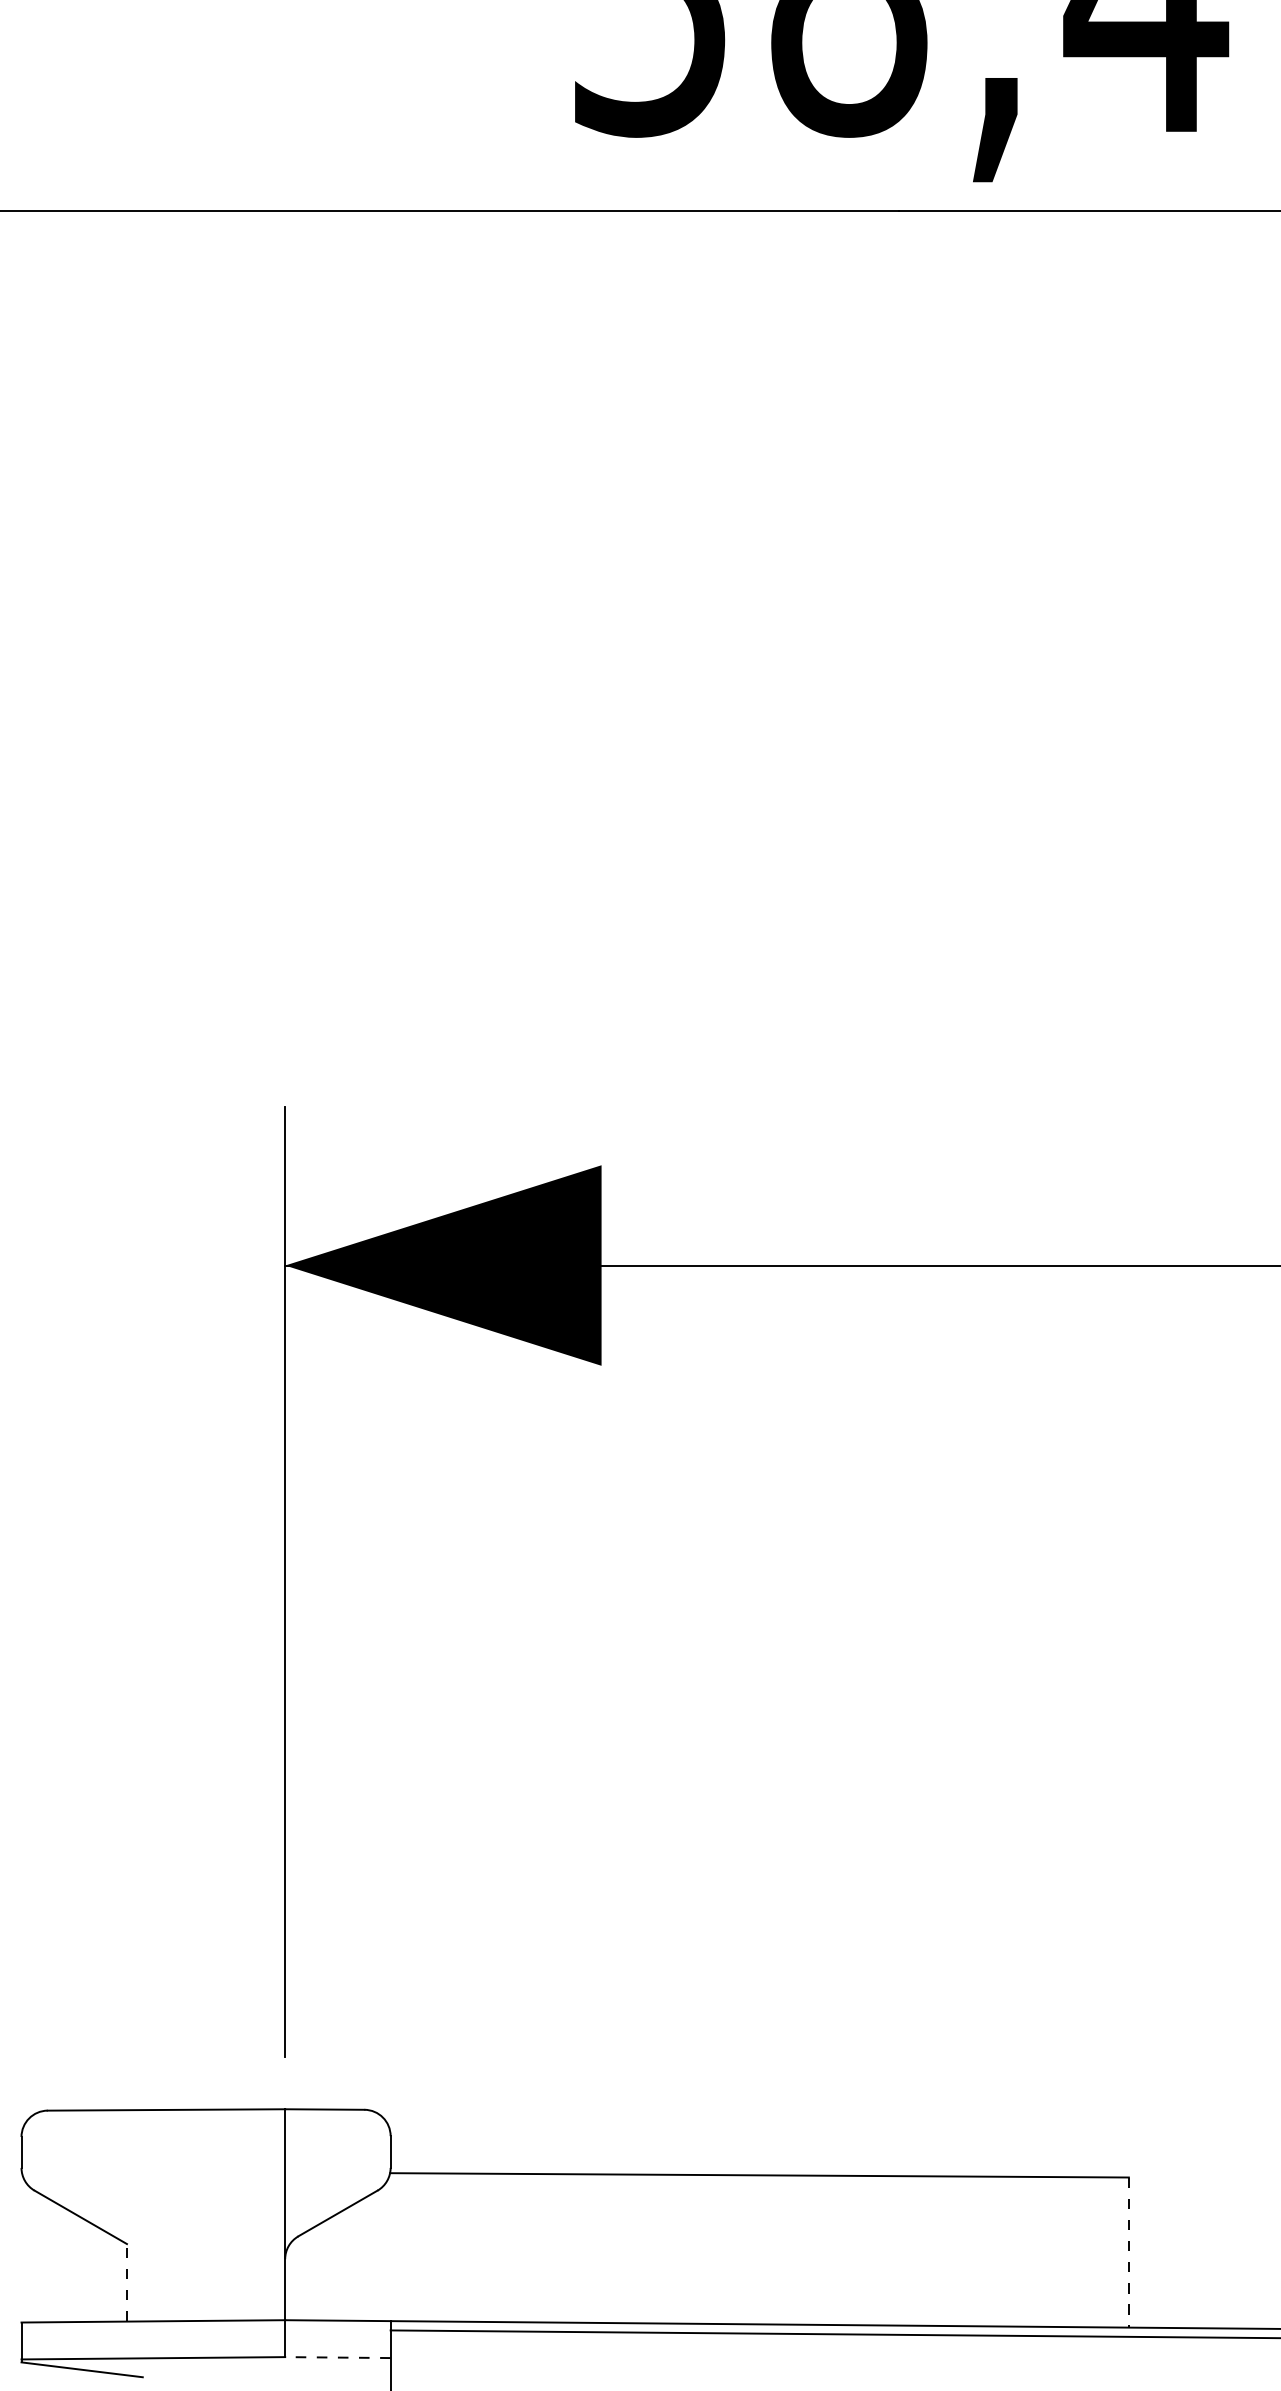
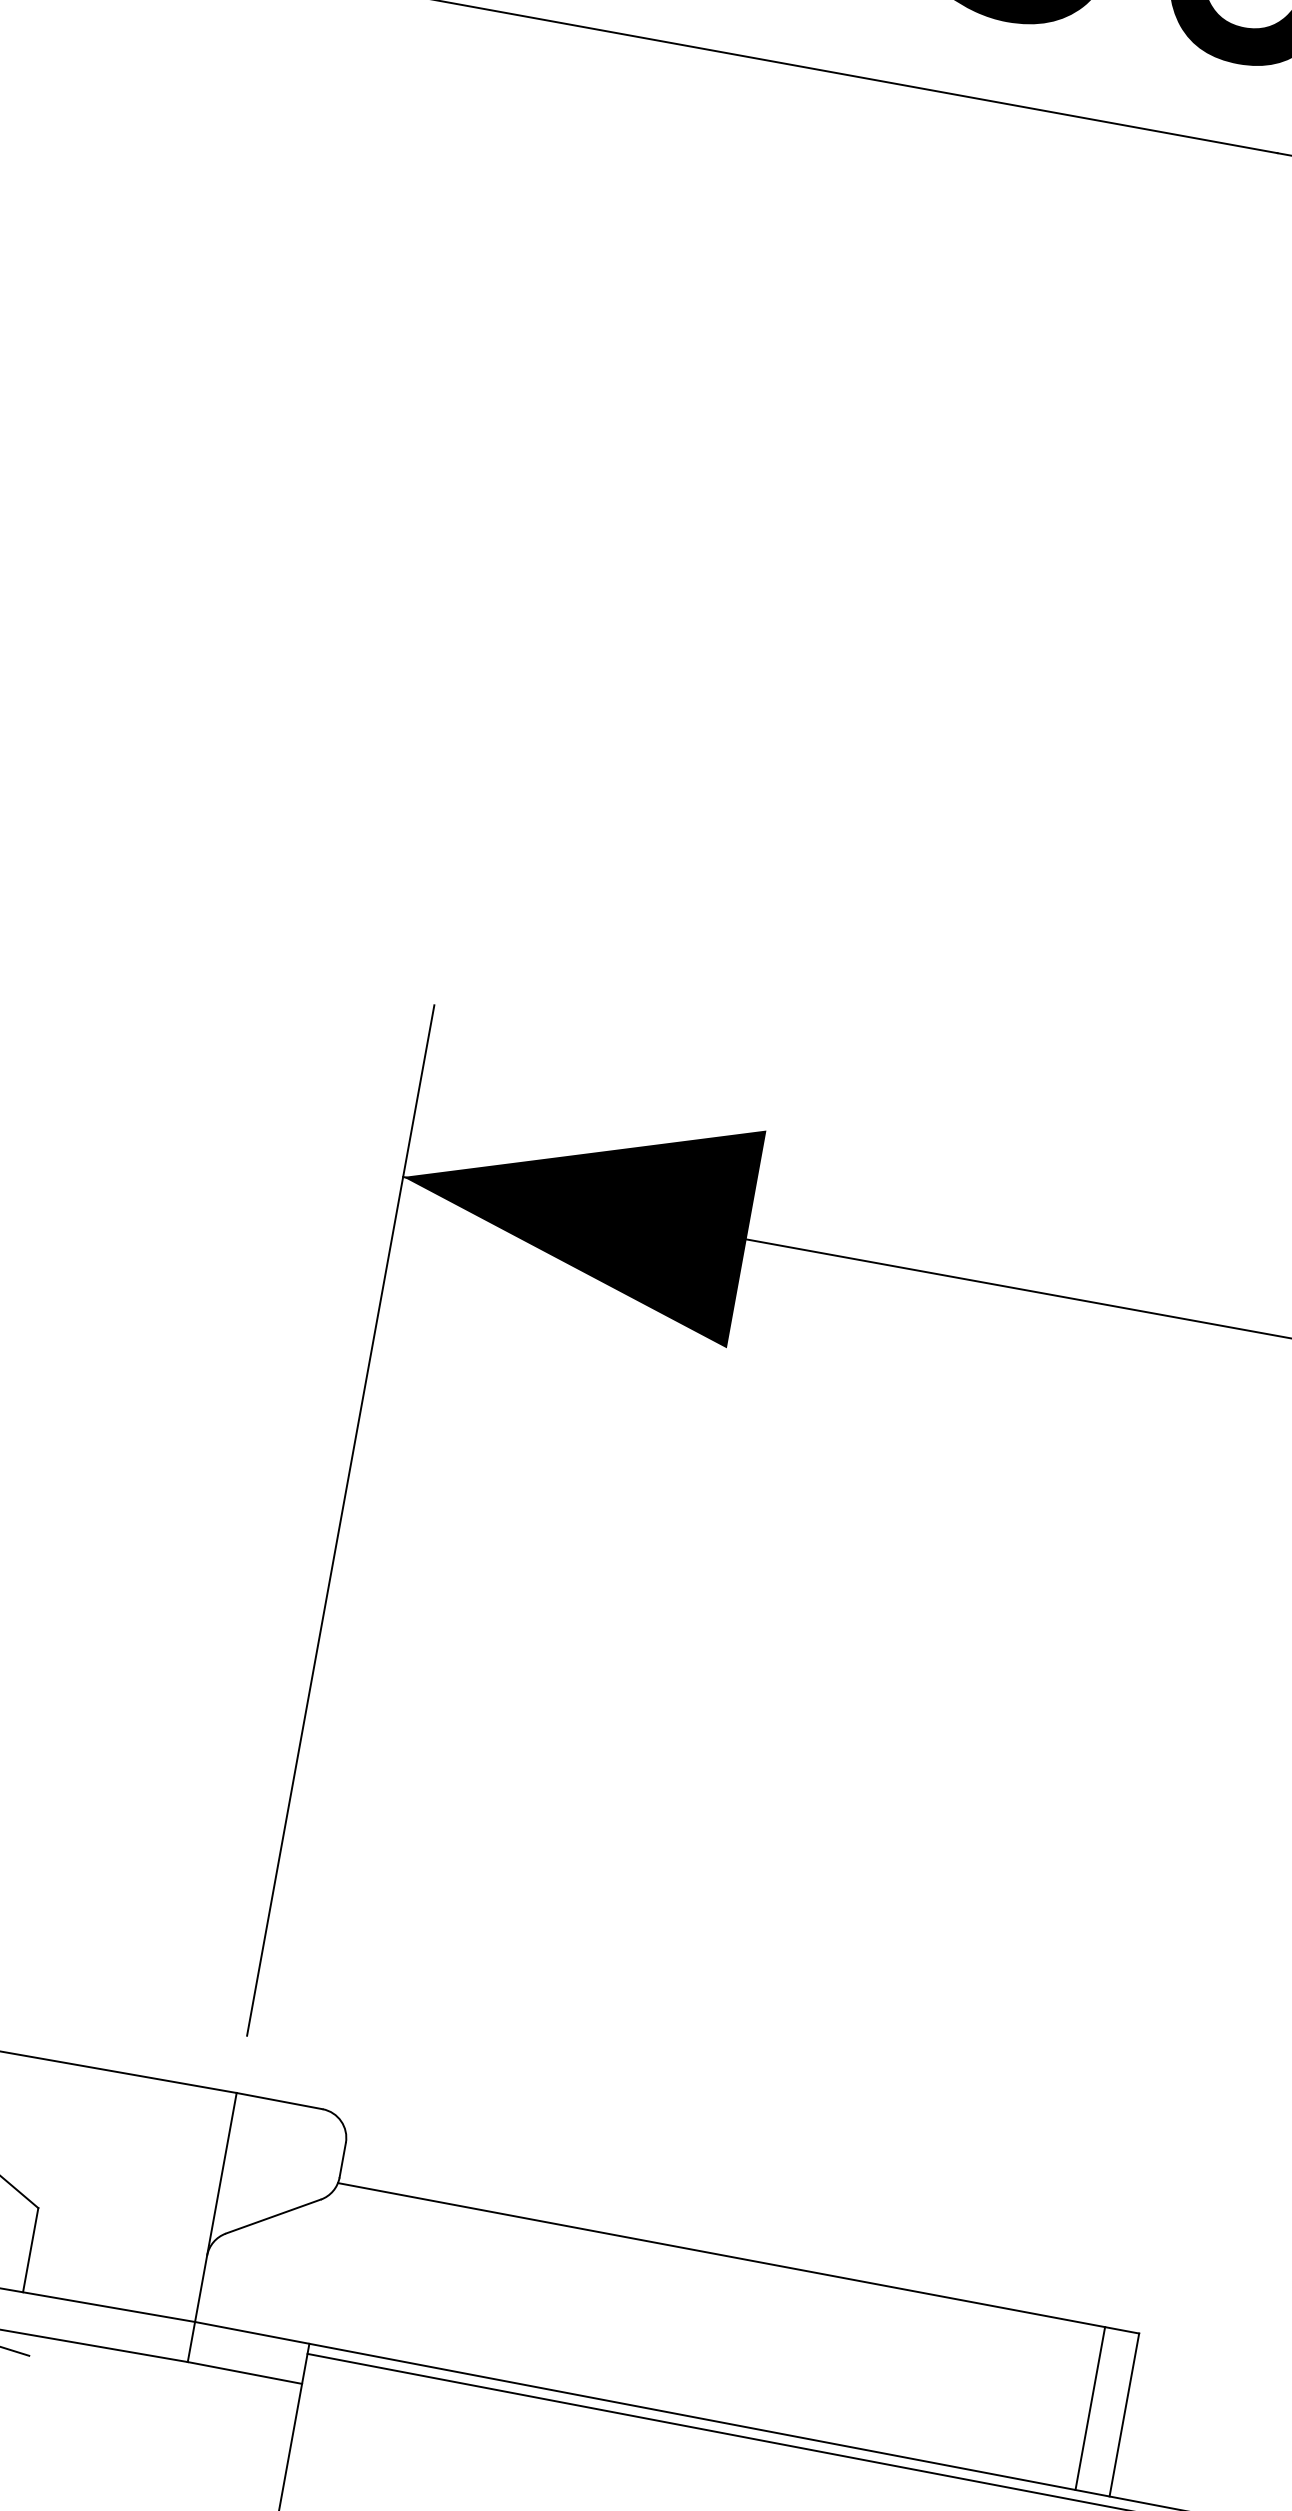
line: (1097, 2252) -> (1090, 2408), added
line: (1128, 2253) -> (1123, 2415), dashed -> solid
line: (126, 2282) -> (30, 2249), dashed -> solid
line: (337, 2357) -> (244, 2372), dashed -> solid

